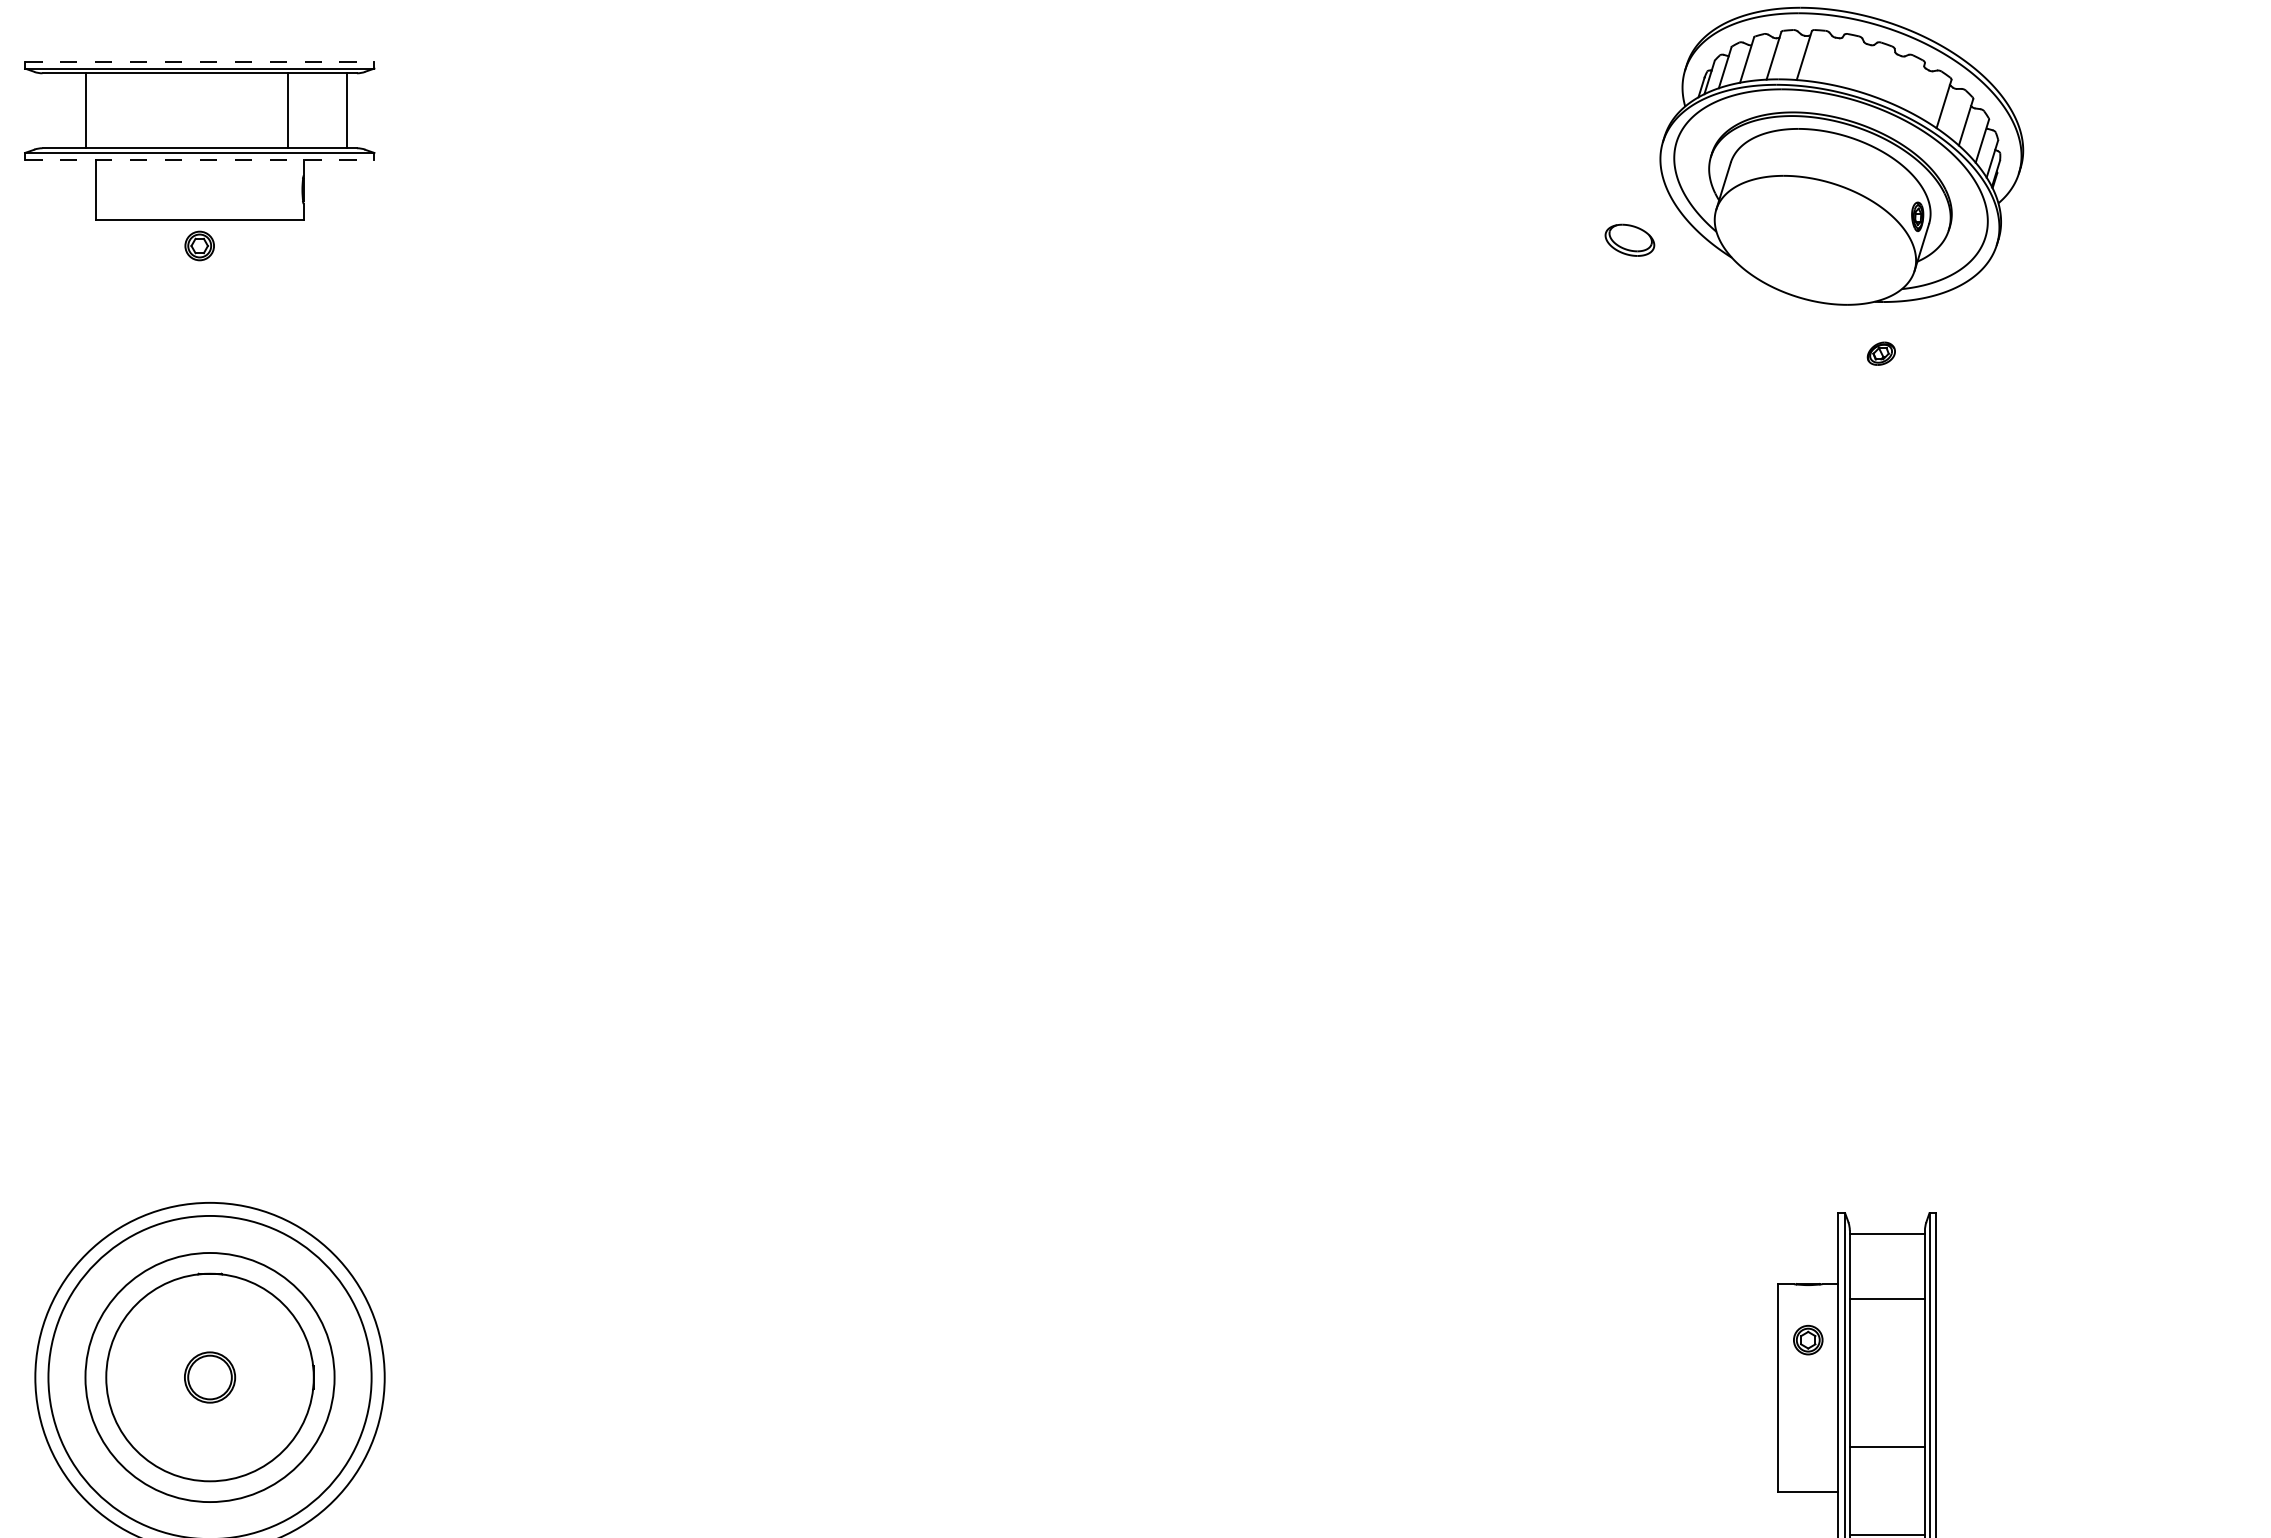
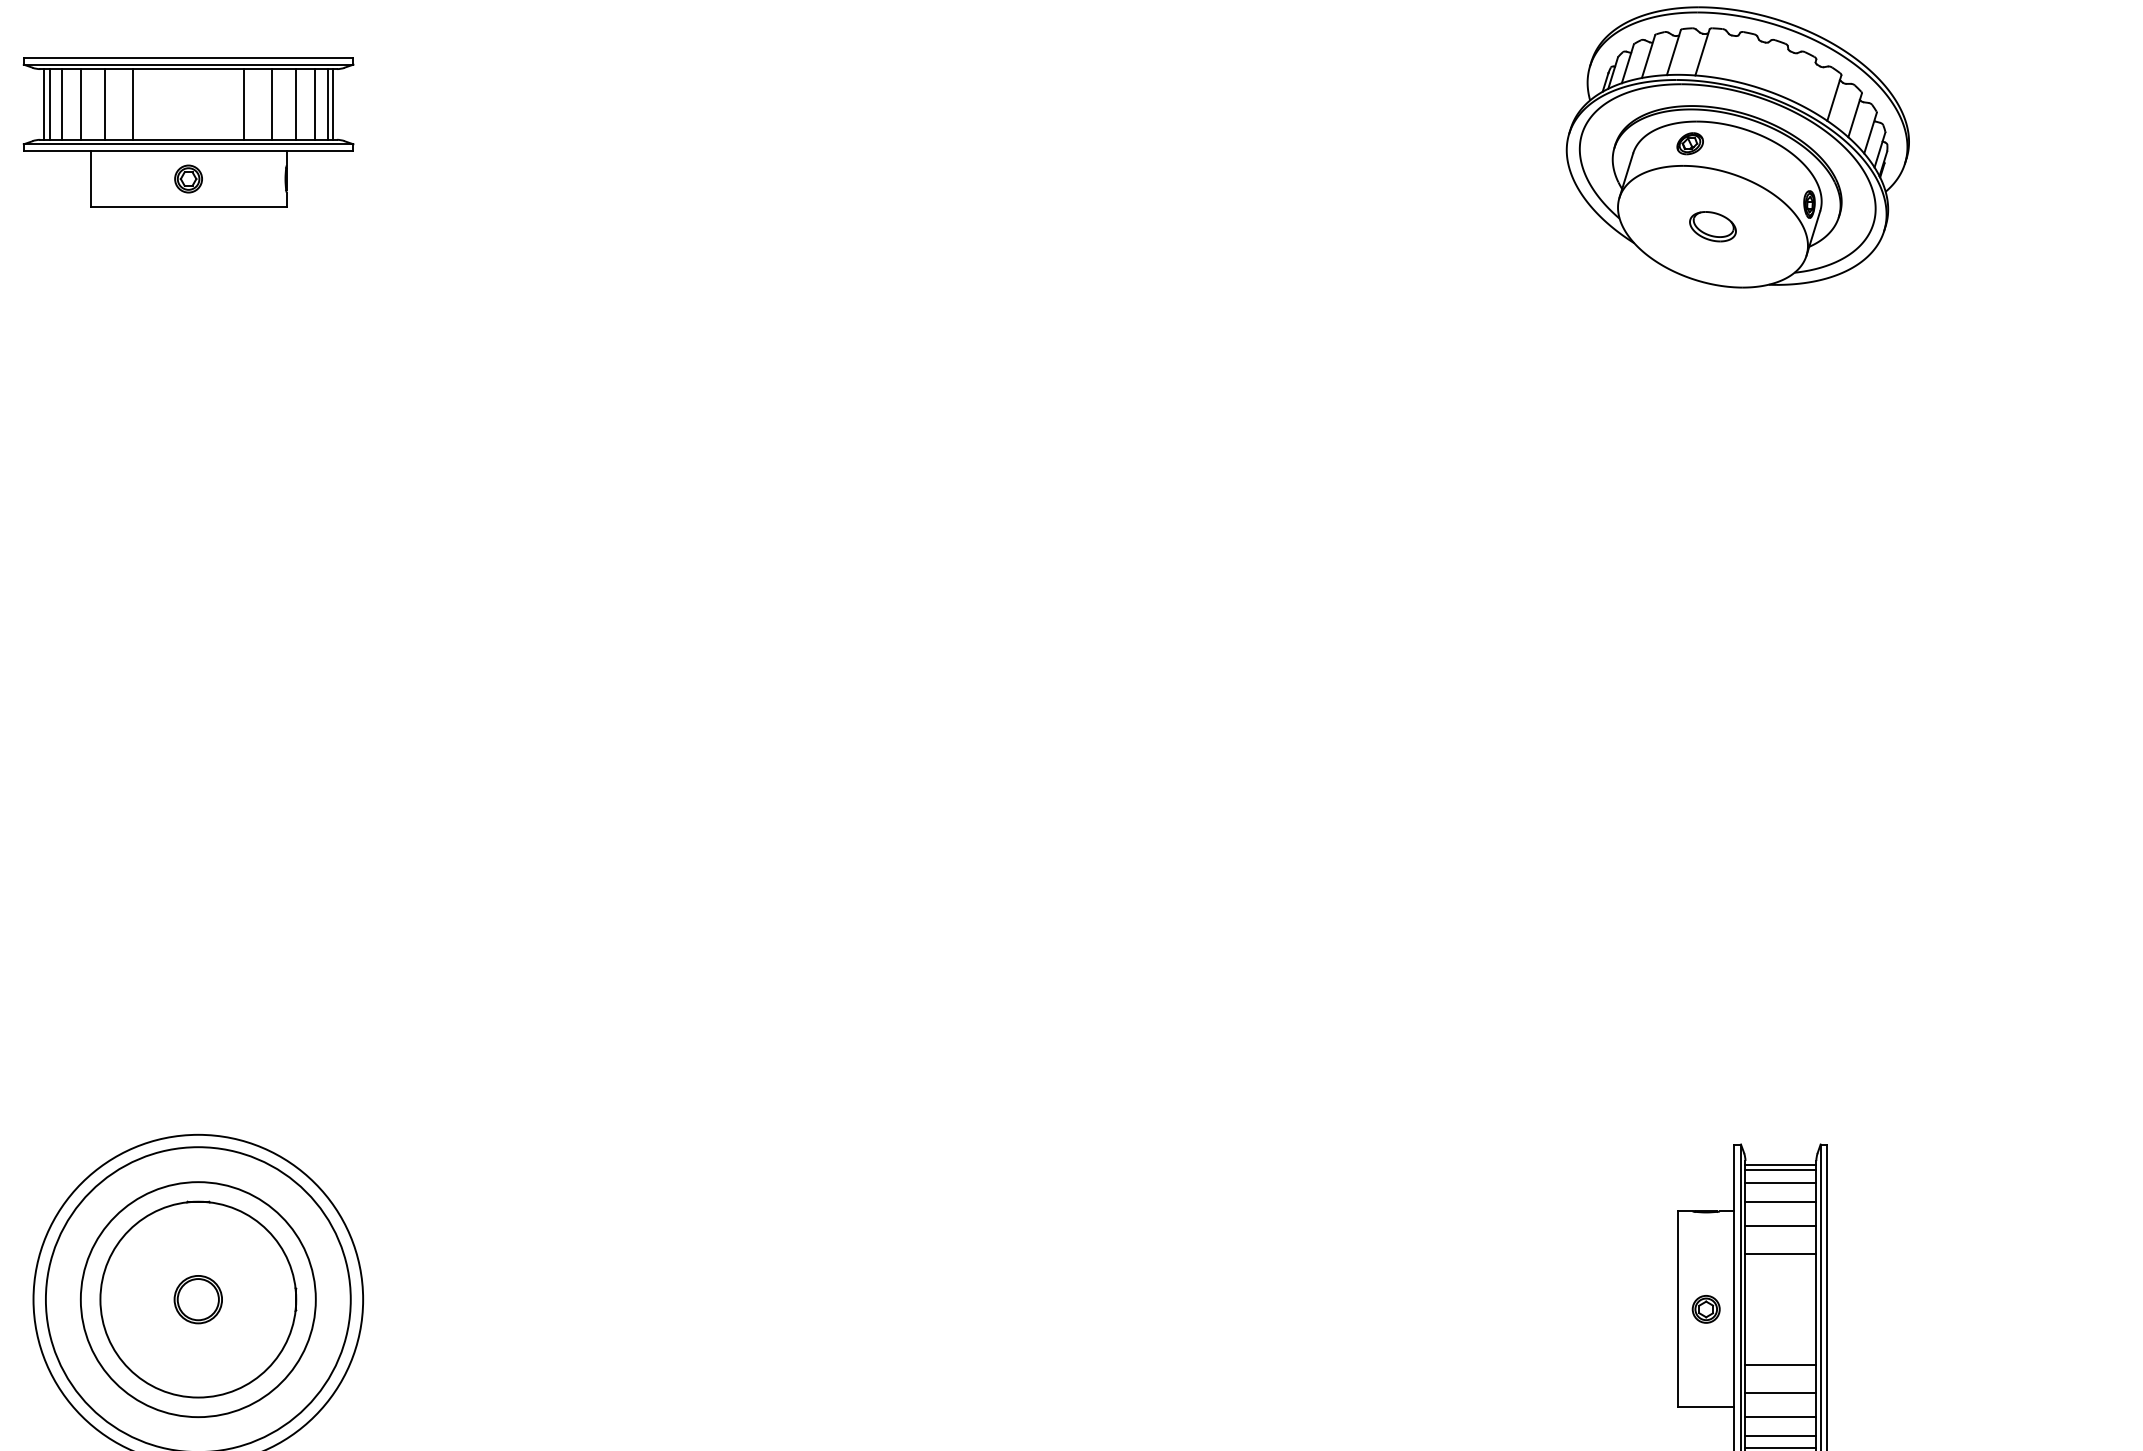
line: (199, 62) -> (188, 58), dashed -> solid
line: (45, 109) -> (43, 103), added
line: (52, 109) -> (49, 103), added
line: (66, 109) -> (62, 103), added
line: (111, 109) -> (105, 103), added
line: (141, 109) -> (133, 103), added
line: (257, 109) -> (243, 103), added
line: (314, 109) -> (296, 103), added
line: (333, 109) -> (314, 103), added
line: (353, 109) -> (333, 103), added
line: (199, 159) -> (188, 150), dashed -> solid
part: (1629, 240) -> (1712, 226), moved
part: (199, 245) -> (188, 178), moved
part: (1880, 353) -> (1689, 143), moved
line: (1886, 1240) -> (1780, 1170), added
line: (1886, 1254) -> (1780, 1183), added
line: (1886, 1273) -> (1780, 1201), added
line: (1886, 1328) -> (1780, 1253), added
part: (1807, 1340) -> (1705, 1309), moved
line: (1886, 1475) -> (1780, 1392), added
line: (1886, 1501) -> (1780, 1416), added
line: (1886, 1521) -> (1780, 1435), added

